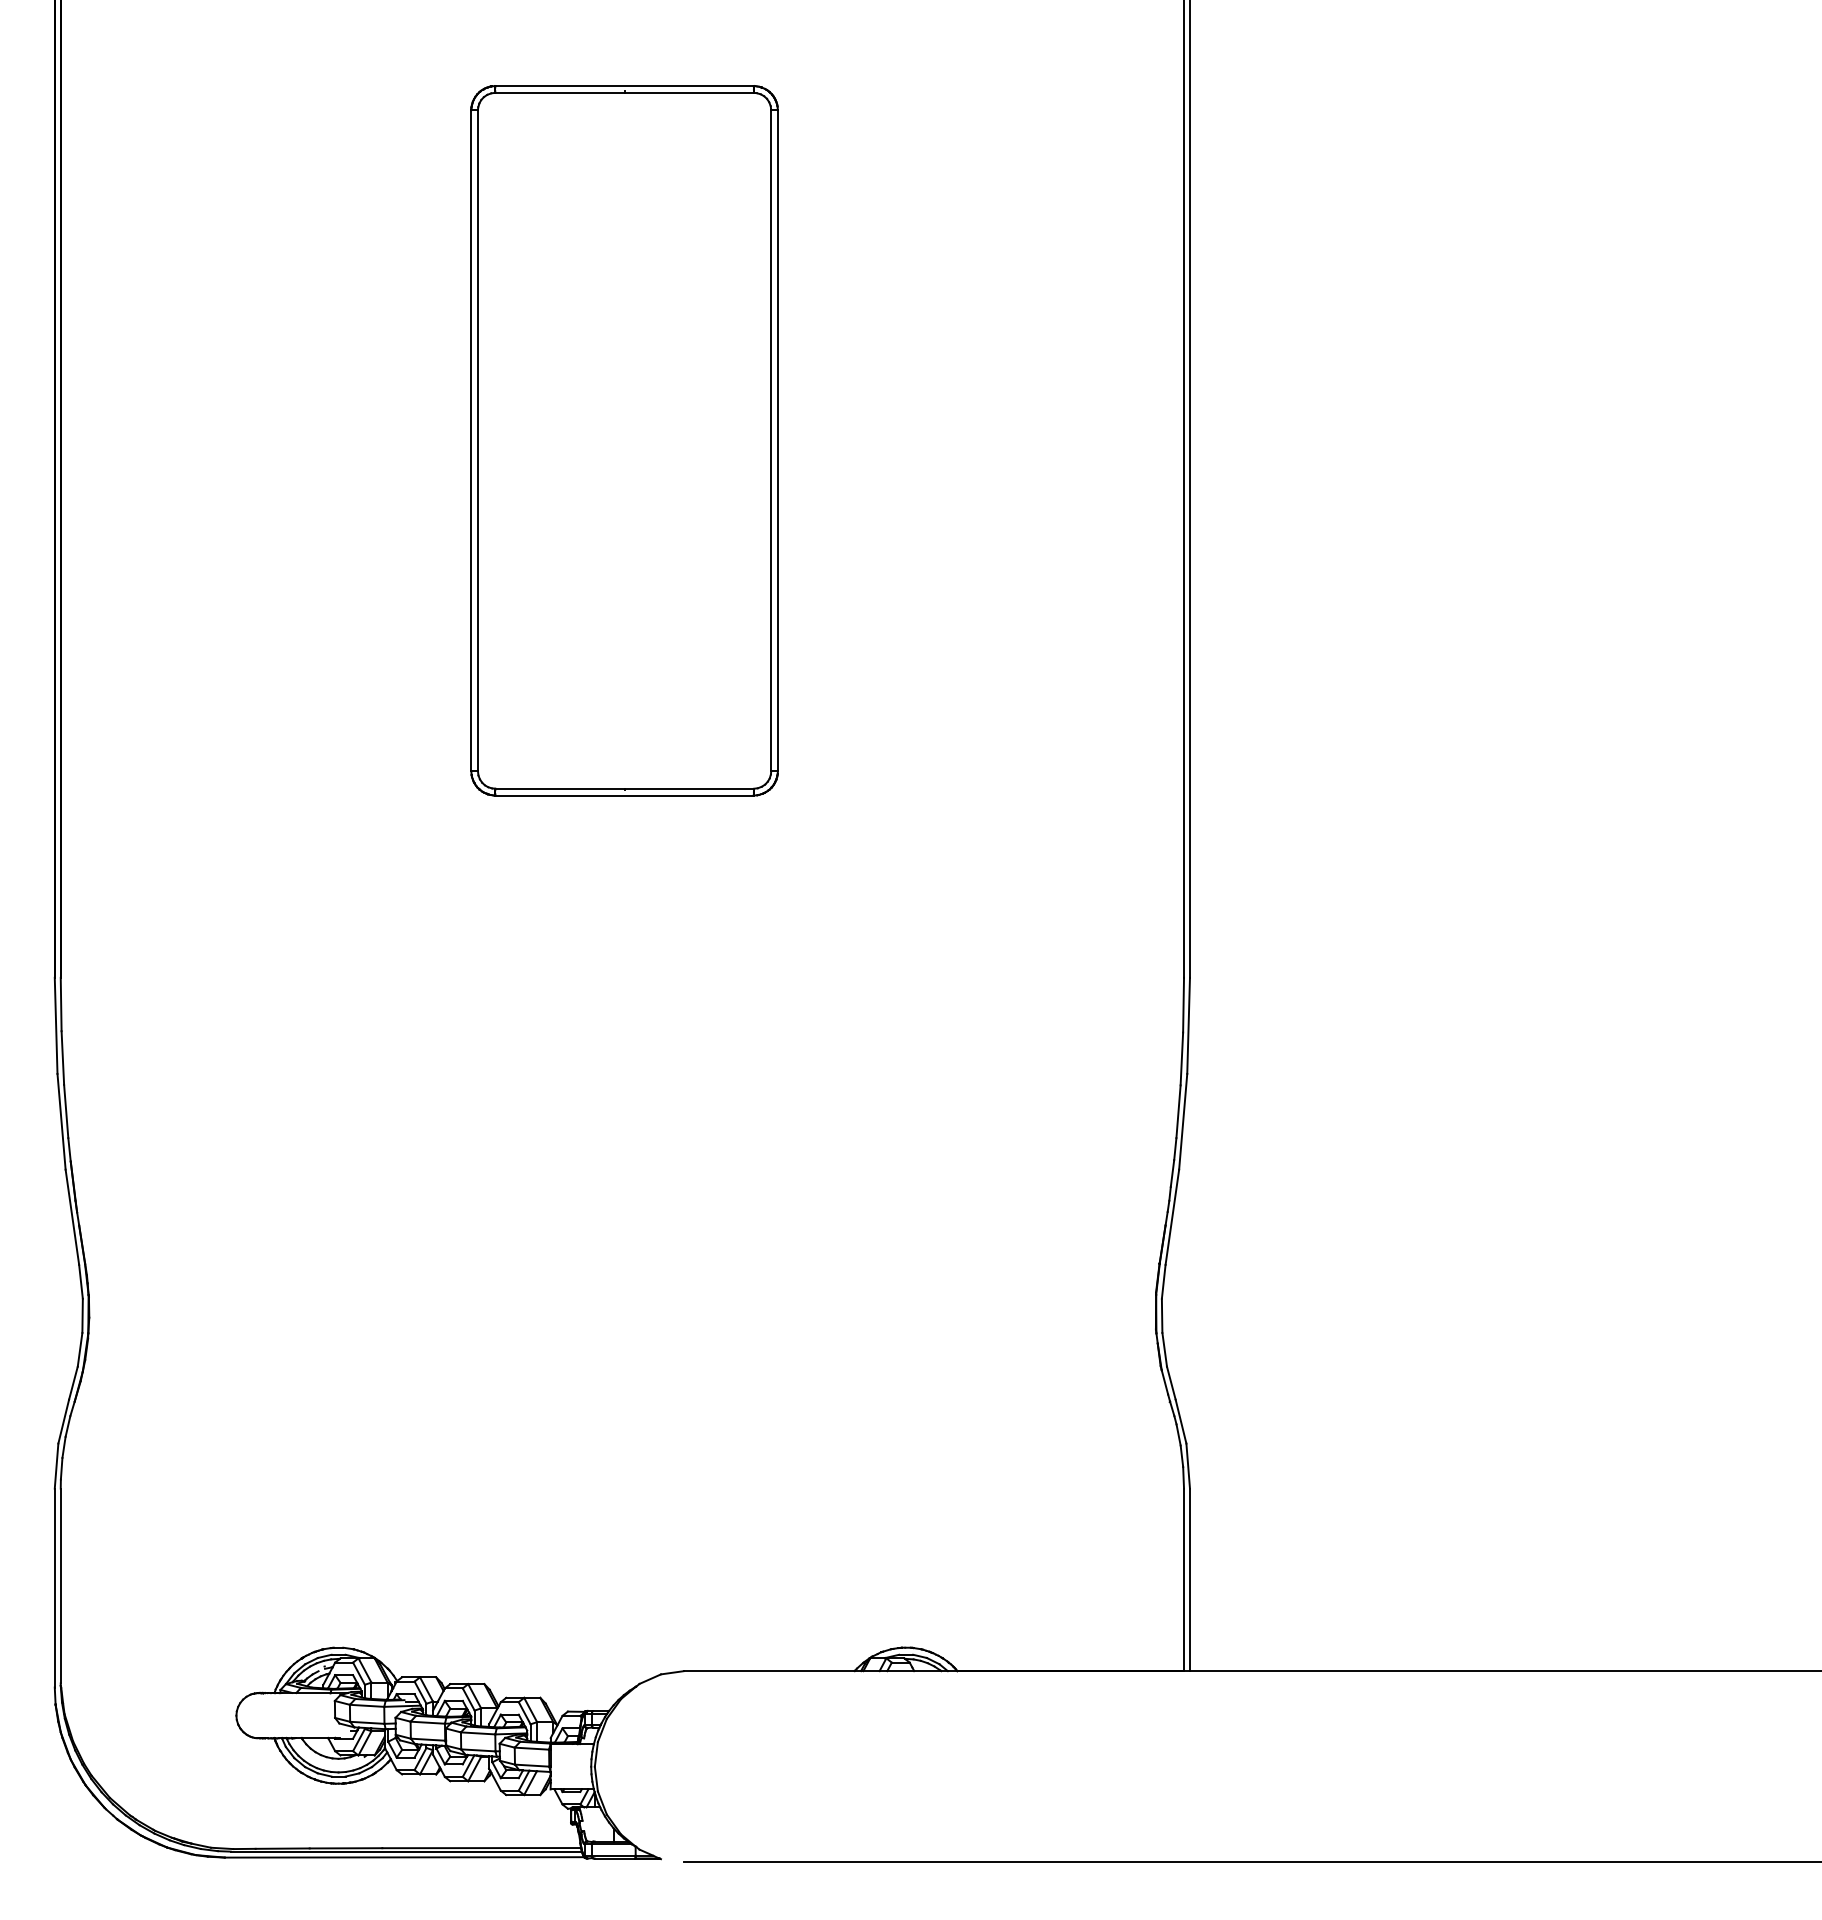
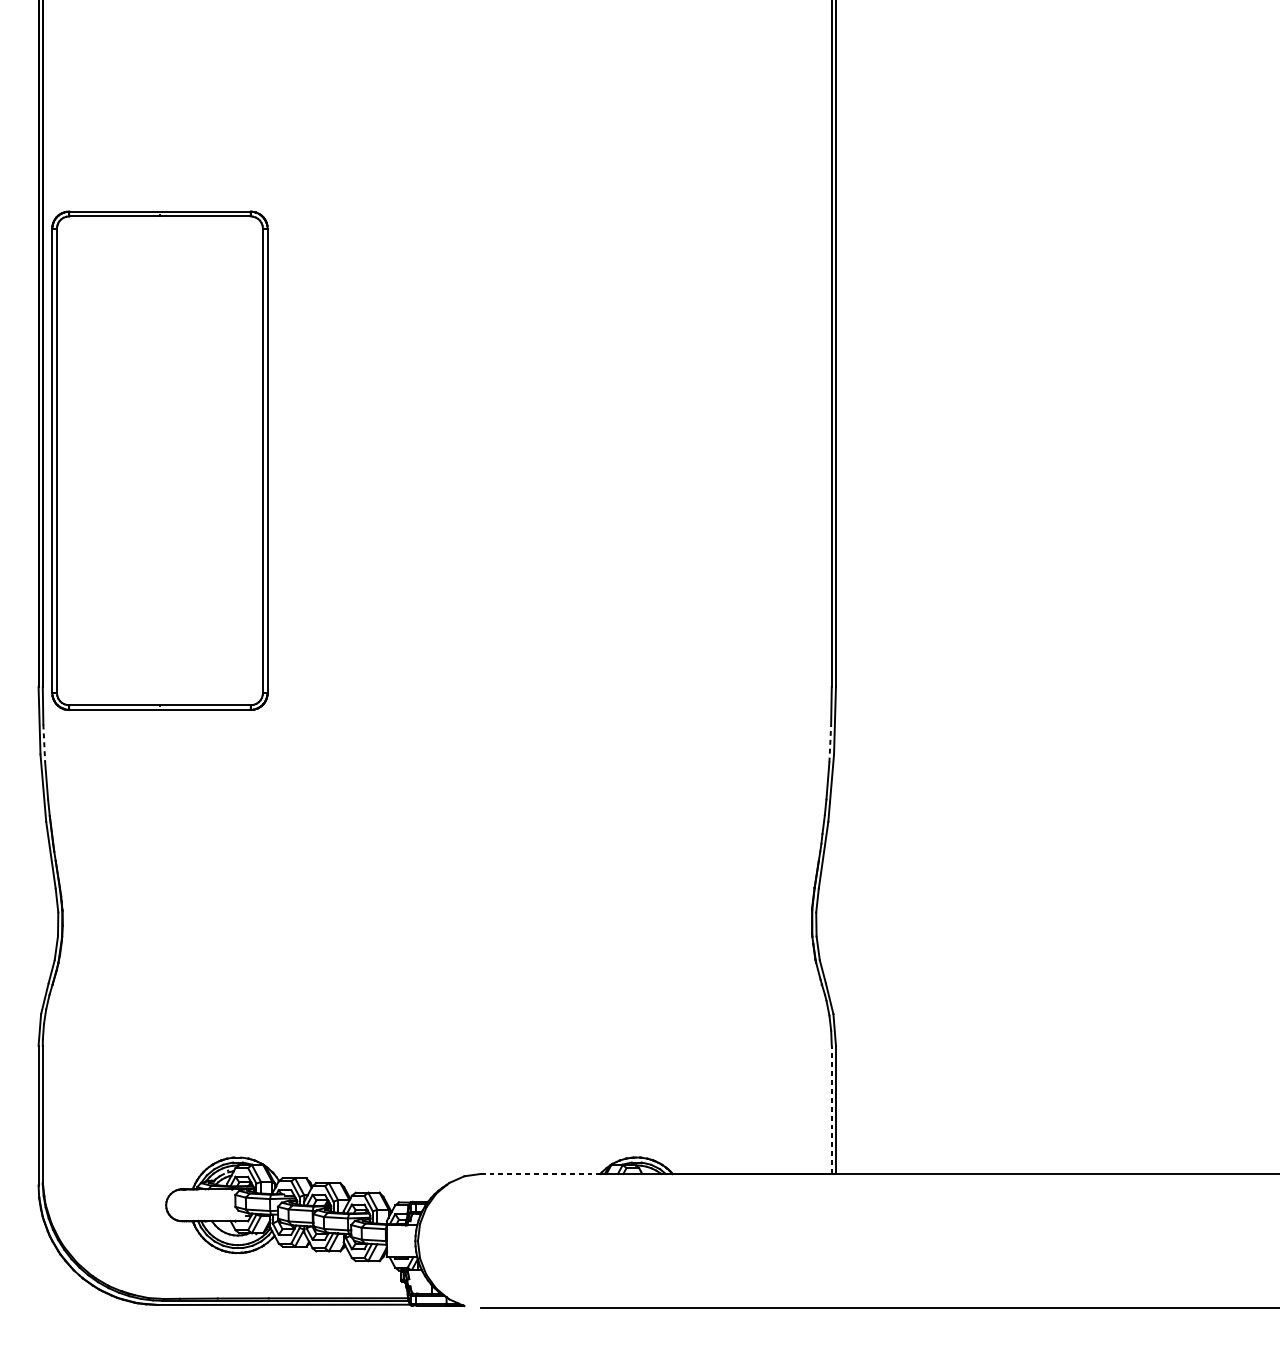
part: (624, 440) -> (159, 460), moved
line: (62, 1057) -> (44, 742), solid -> dashed
line: (1181, 1058) -> (829, 743), solid -> dashed
line: (1184, 1579) -> (832, 1109), solid -> dashed
line: (769, 1671) -> (540, 1174), solid -> dashed

